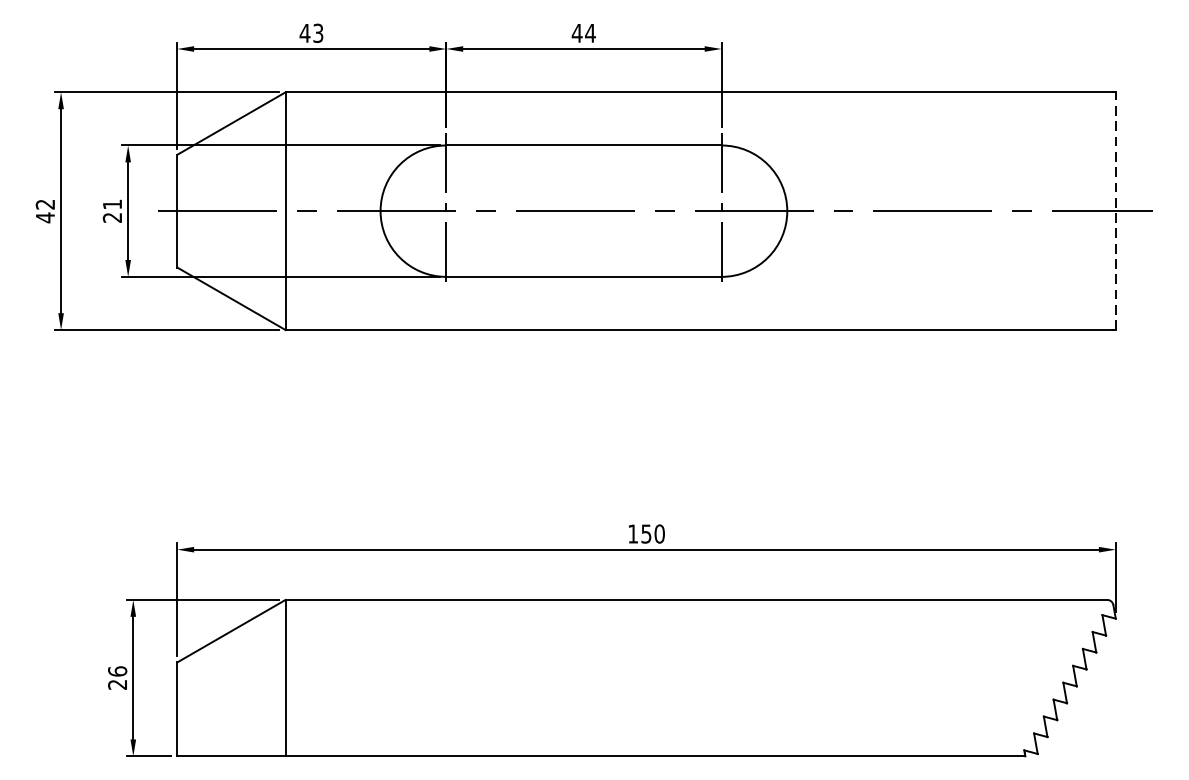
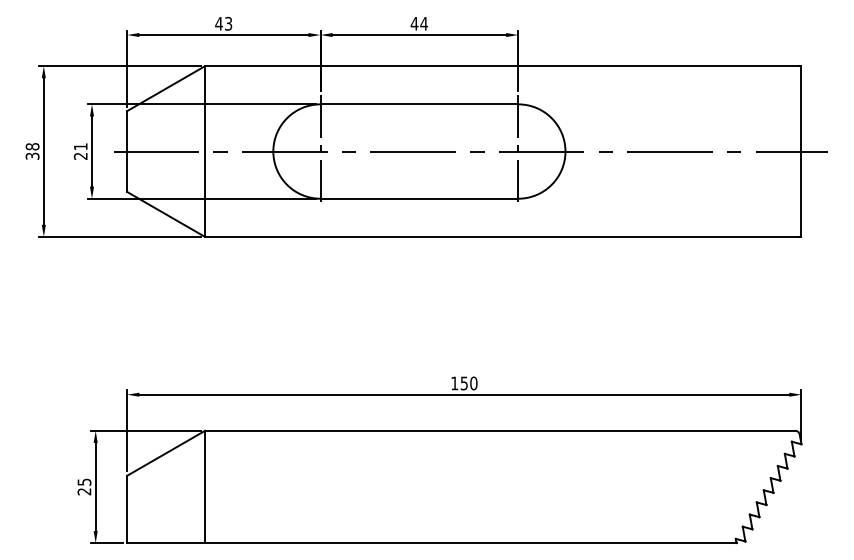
text: (45, 211) -> (32, 151), 42 -> 38
line: (1115, 211) -> (801, 151), dashed -> solid
text: (117, 670) -> (84, 481), 26 -> 25

